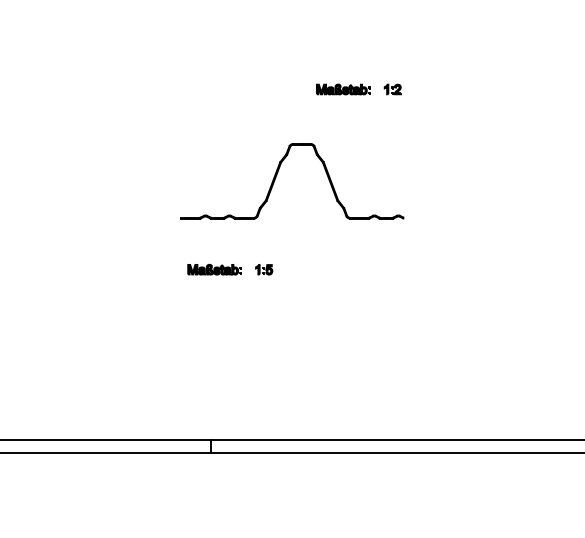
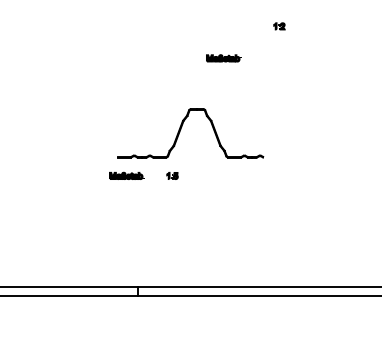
part: (392, 89) -> (279, 26), moved
part: (277, 175) -> (181, 129), moved
part: (213, 269) -> (126, 175), moved

